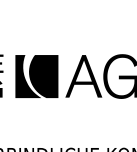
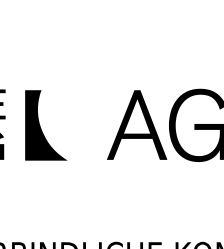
fill: (43, 76) -> (71, 125), removed

